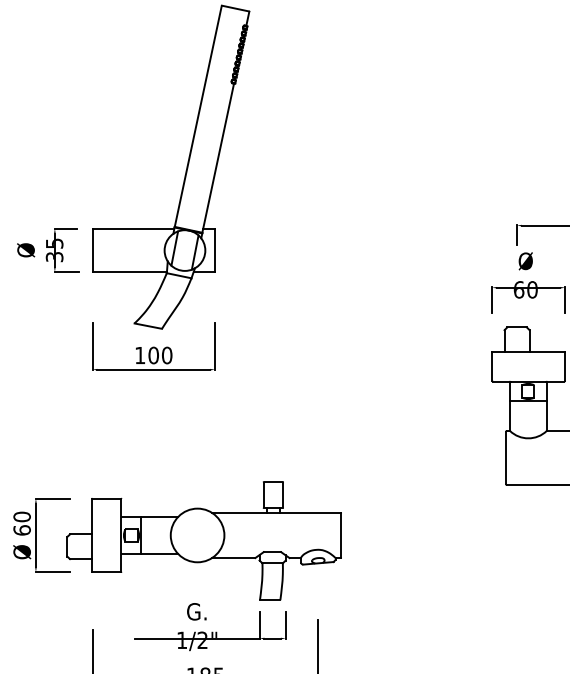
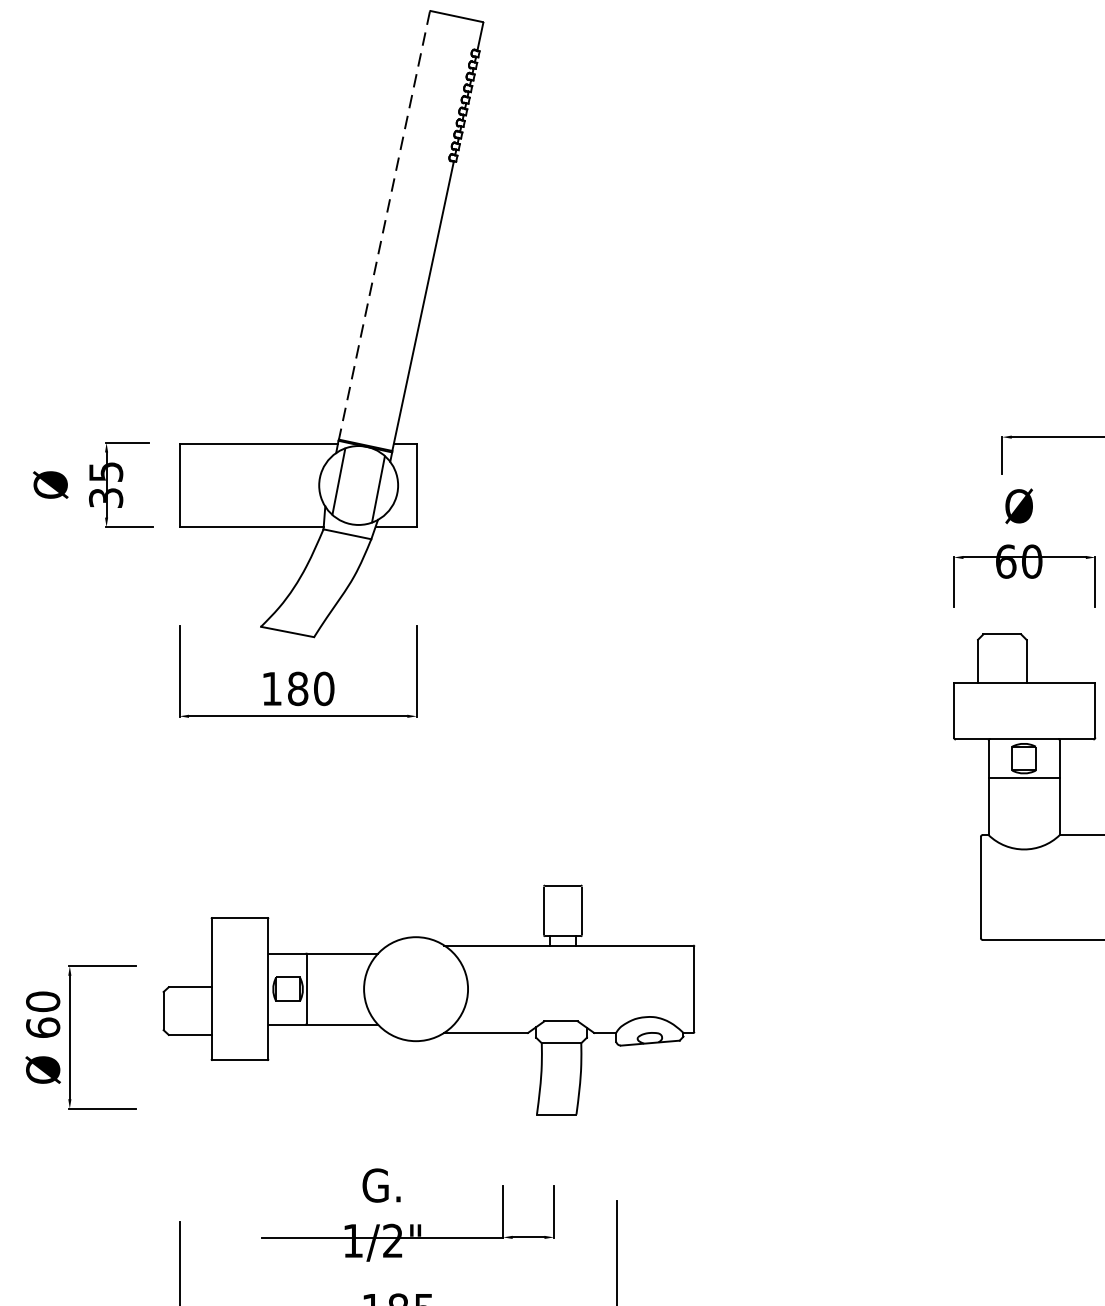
line: (198, 116) -> (384, 225), solid -> dashed
text: (153, 355) -> (297, 688), 100 -> 180
part: (203, 540) -> (427, 998), moved

